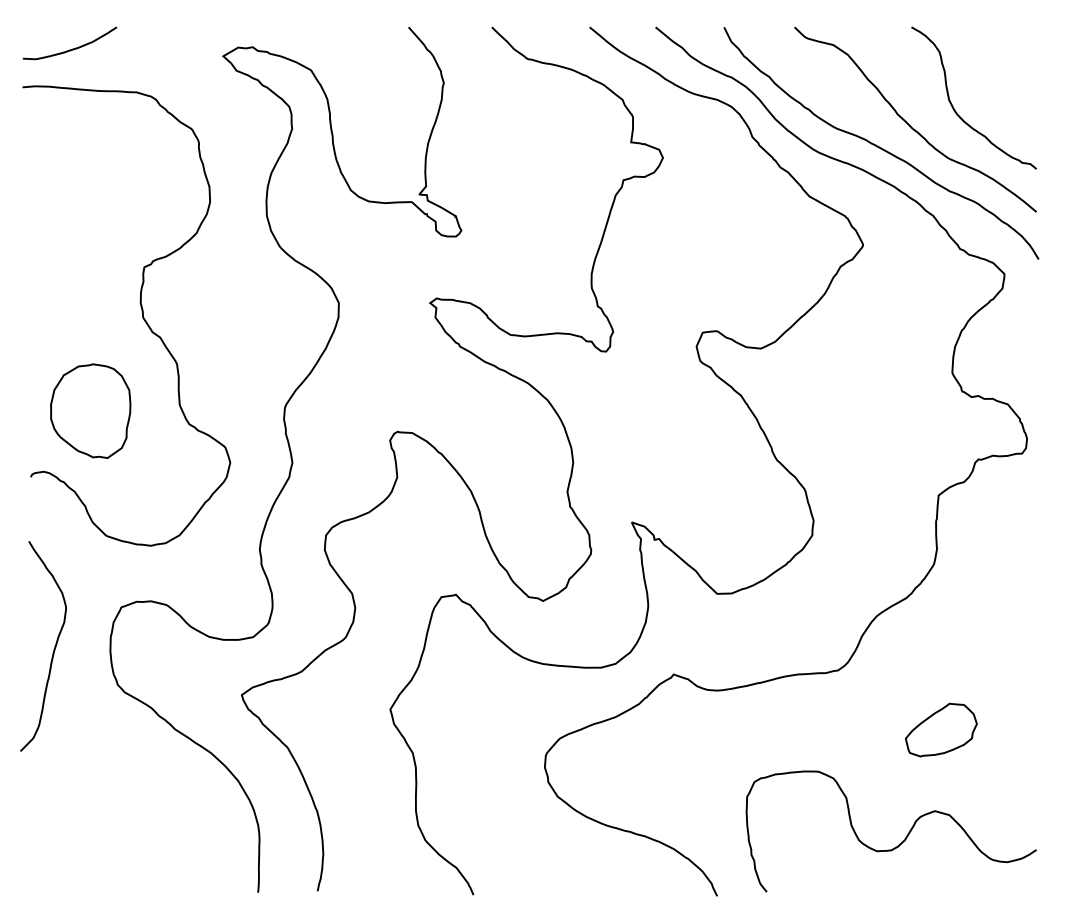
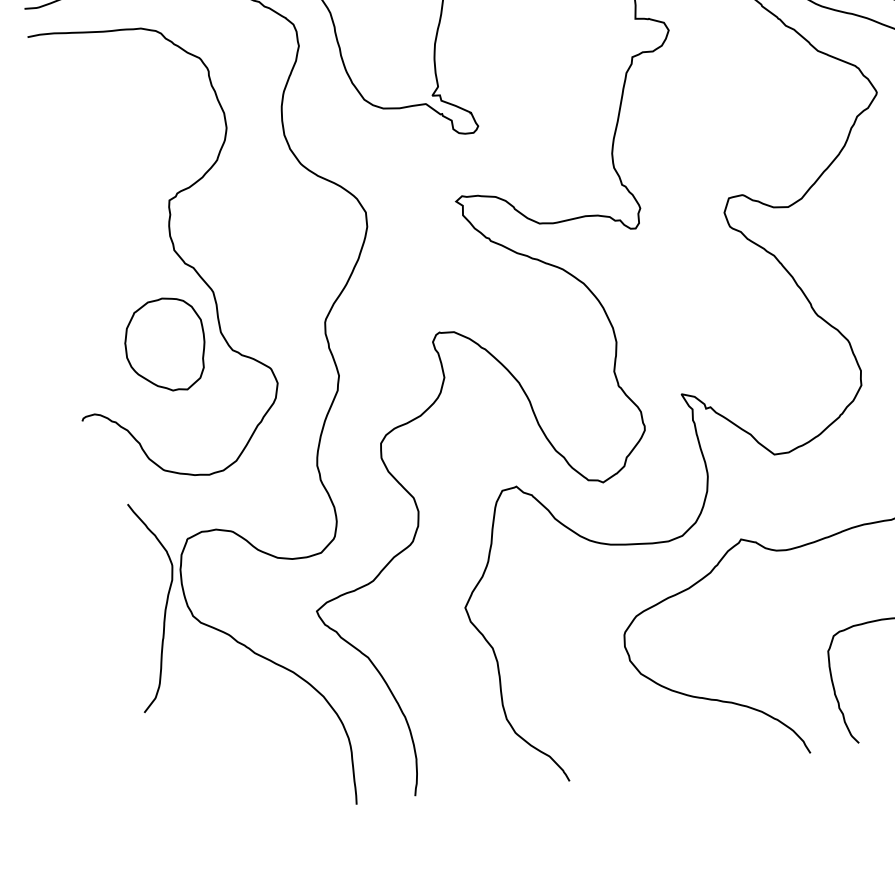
part: (90, 410) -> (164, 344), moved
curve: (53, 649) -> (164, 608), moved

